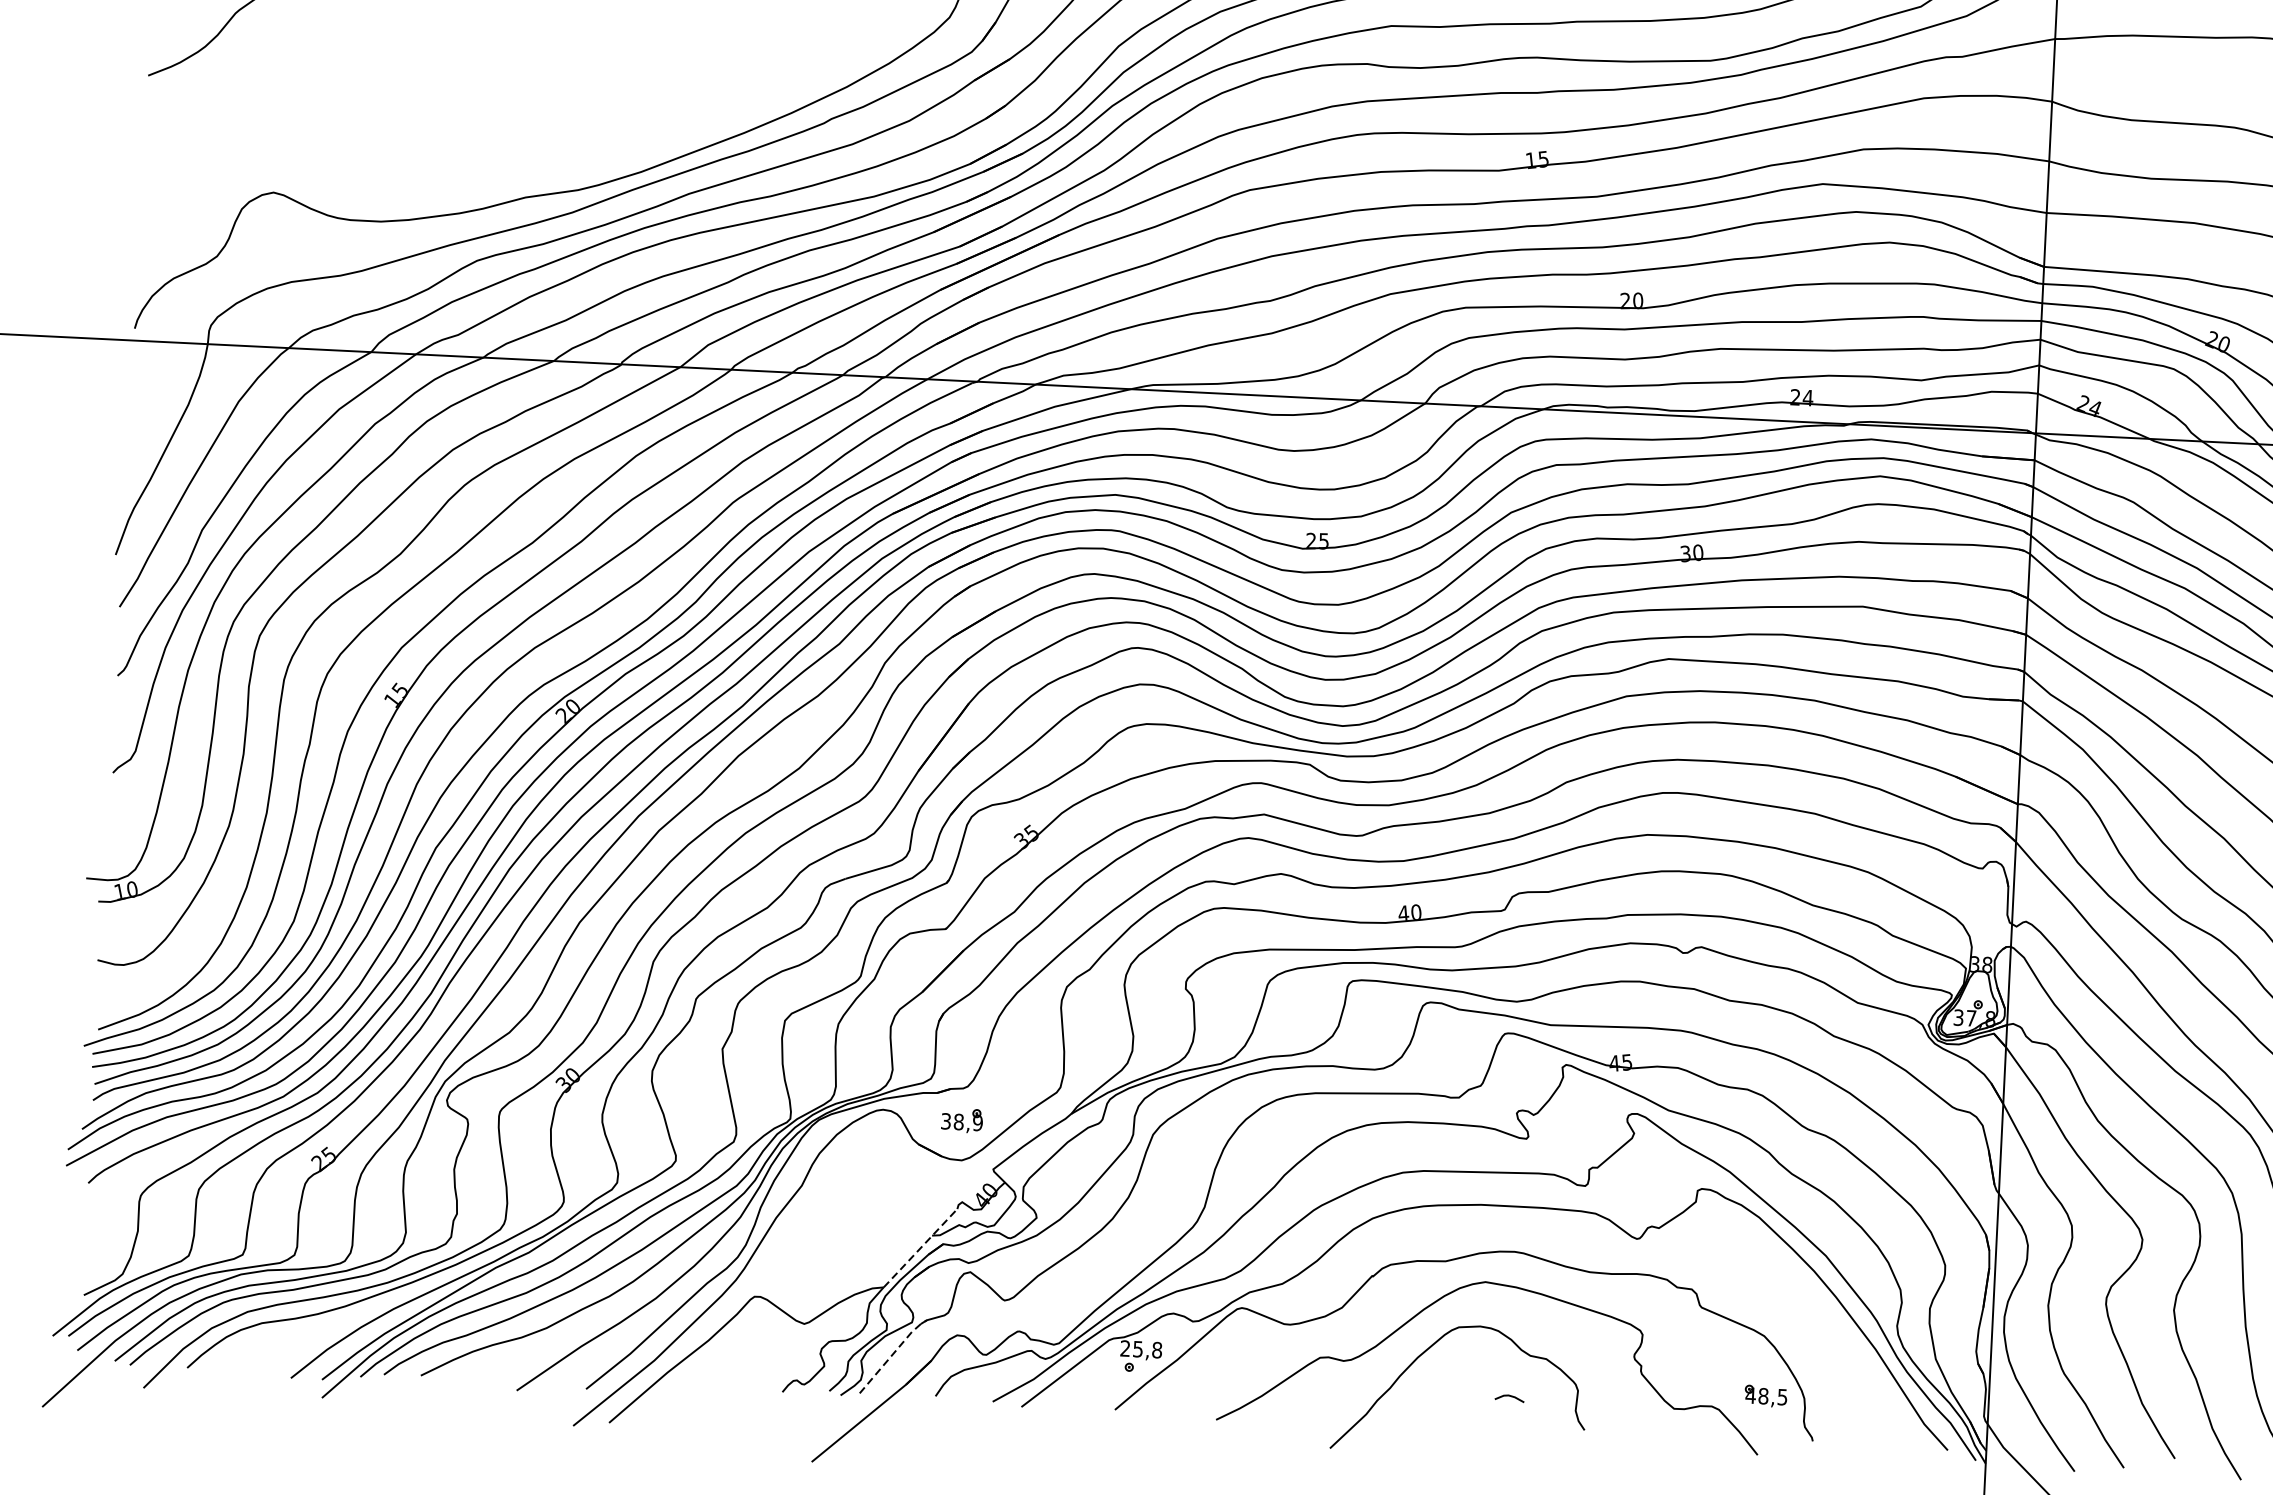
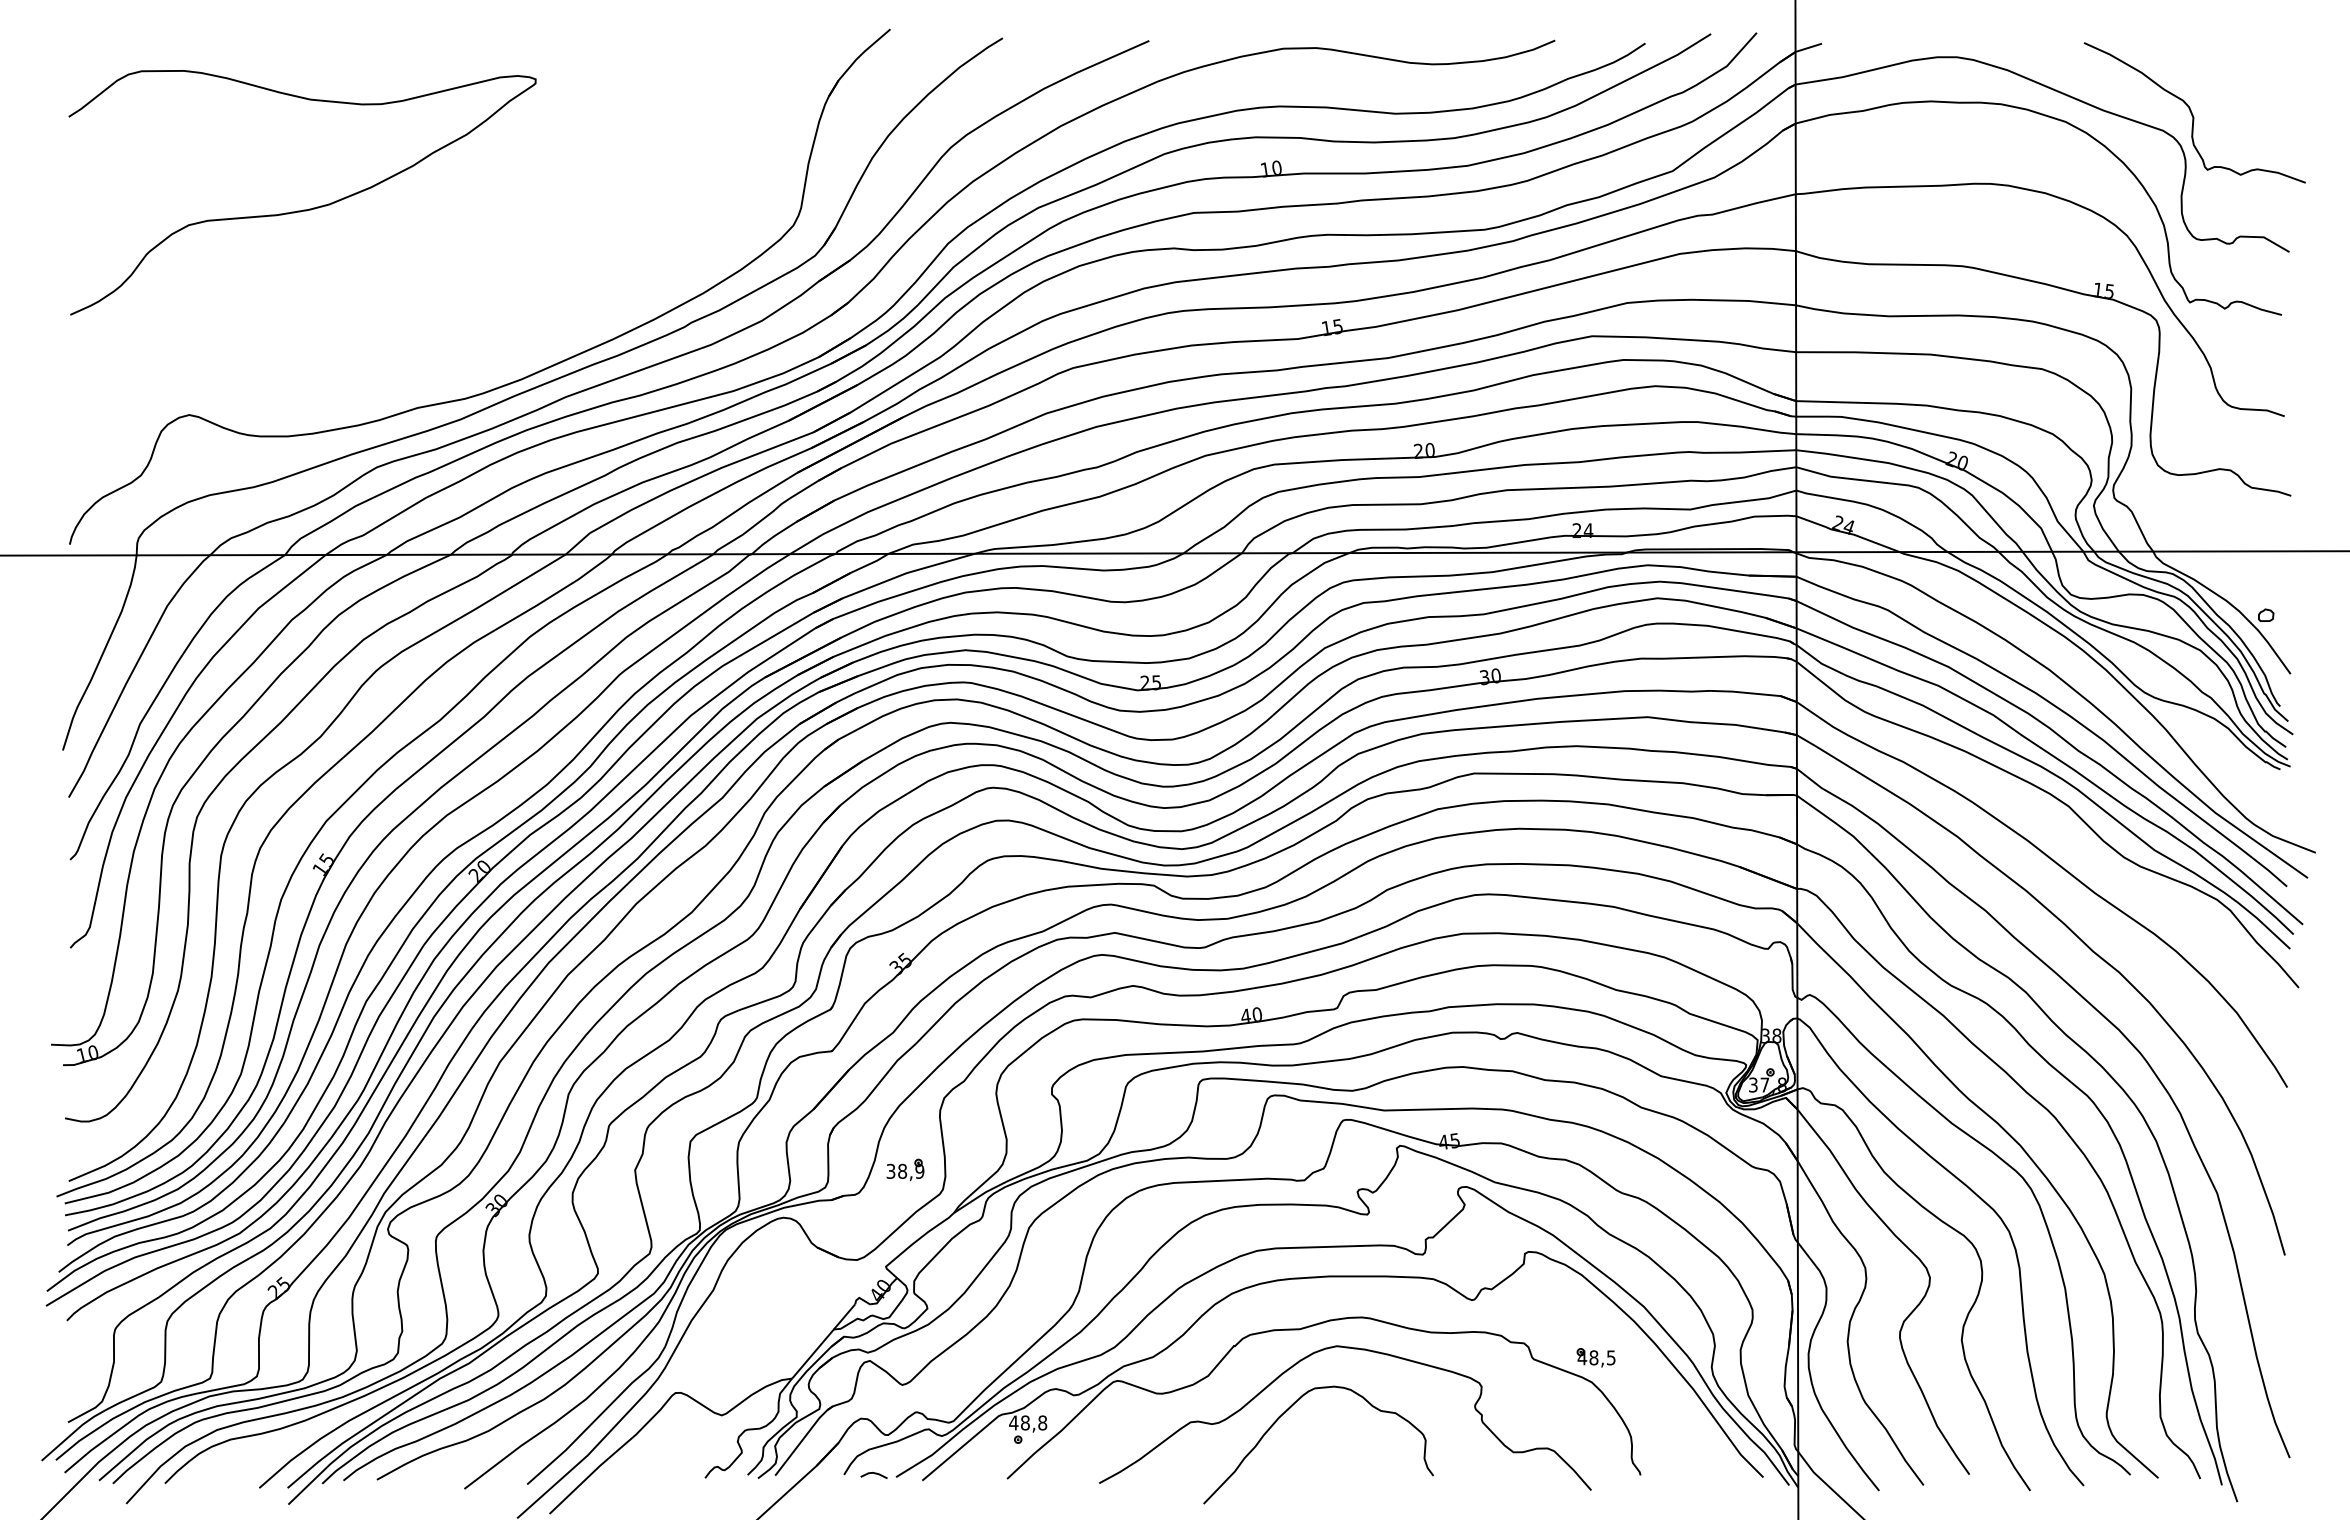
part: (962, 1120) -> (905, 1169), moved
line: (920, 1248) -> (823, 1341), dashed -> solid
text: (1131, 1348) -> (1019, 1422), 25,8 -> 48,8
line: (892, 1353) -> (803, 1438), dashed -> solid
part: (1765, 1395) -> (1595, 1357), moved
line: (1510, 1397) -> (874, 1474), moved

